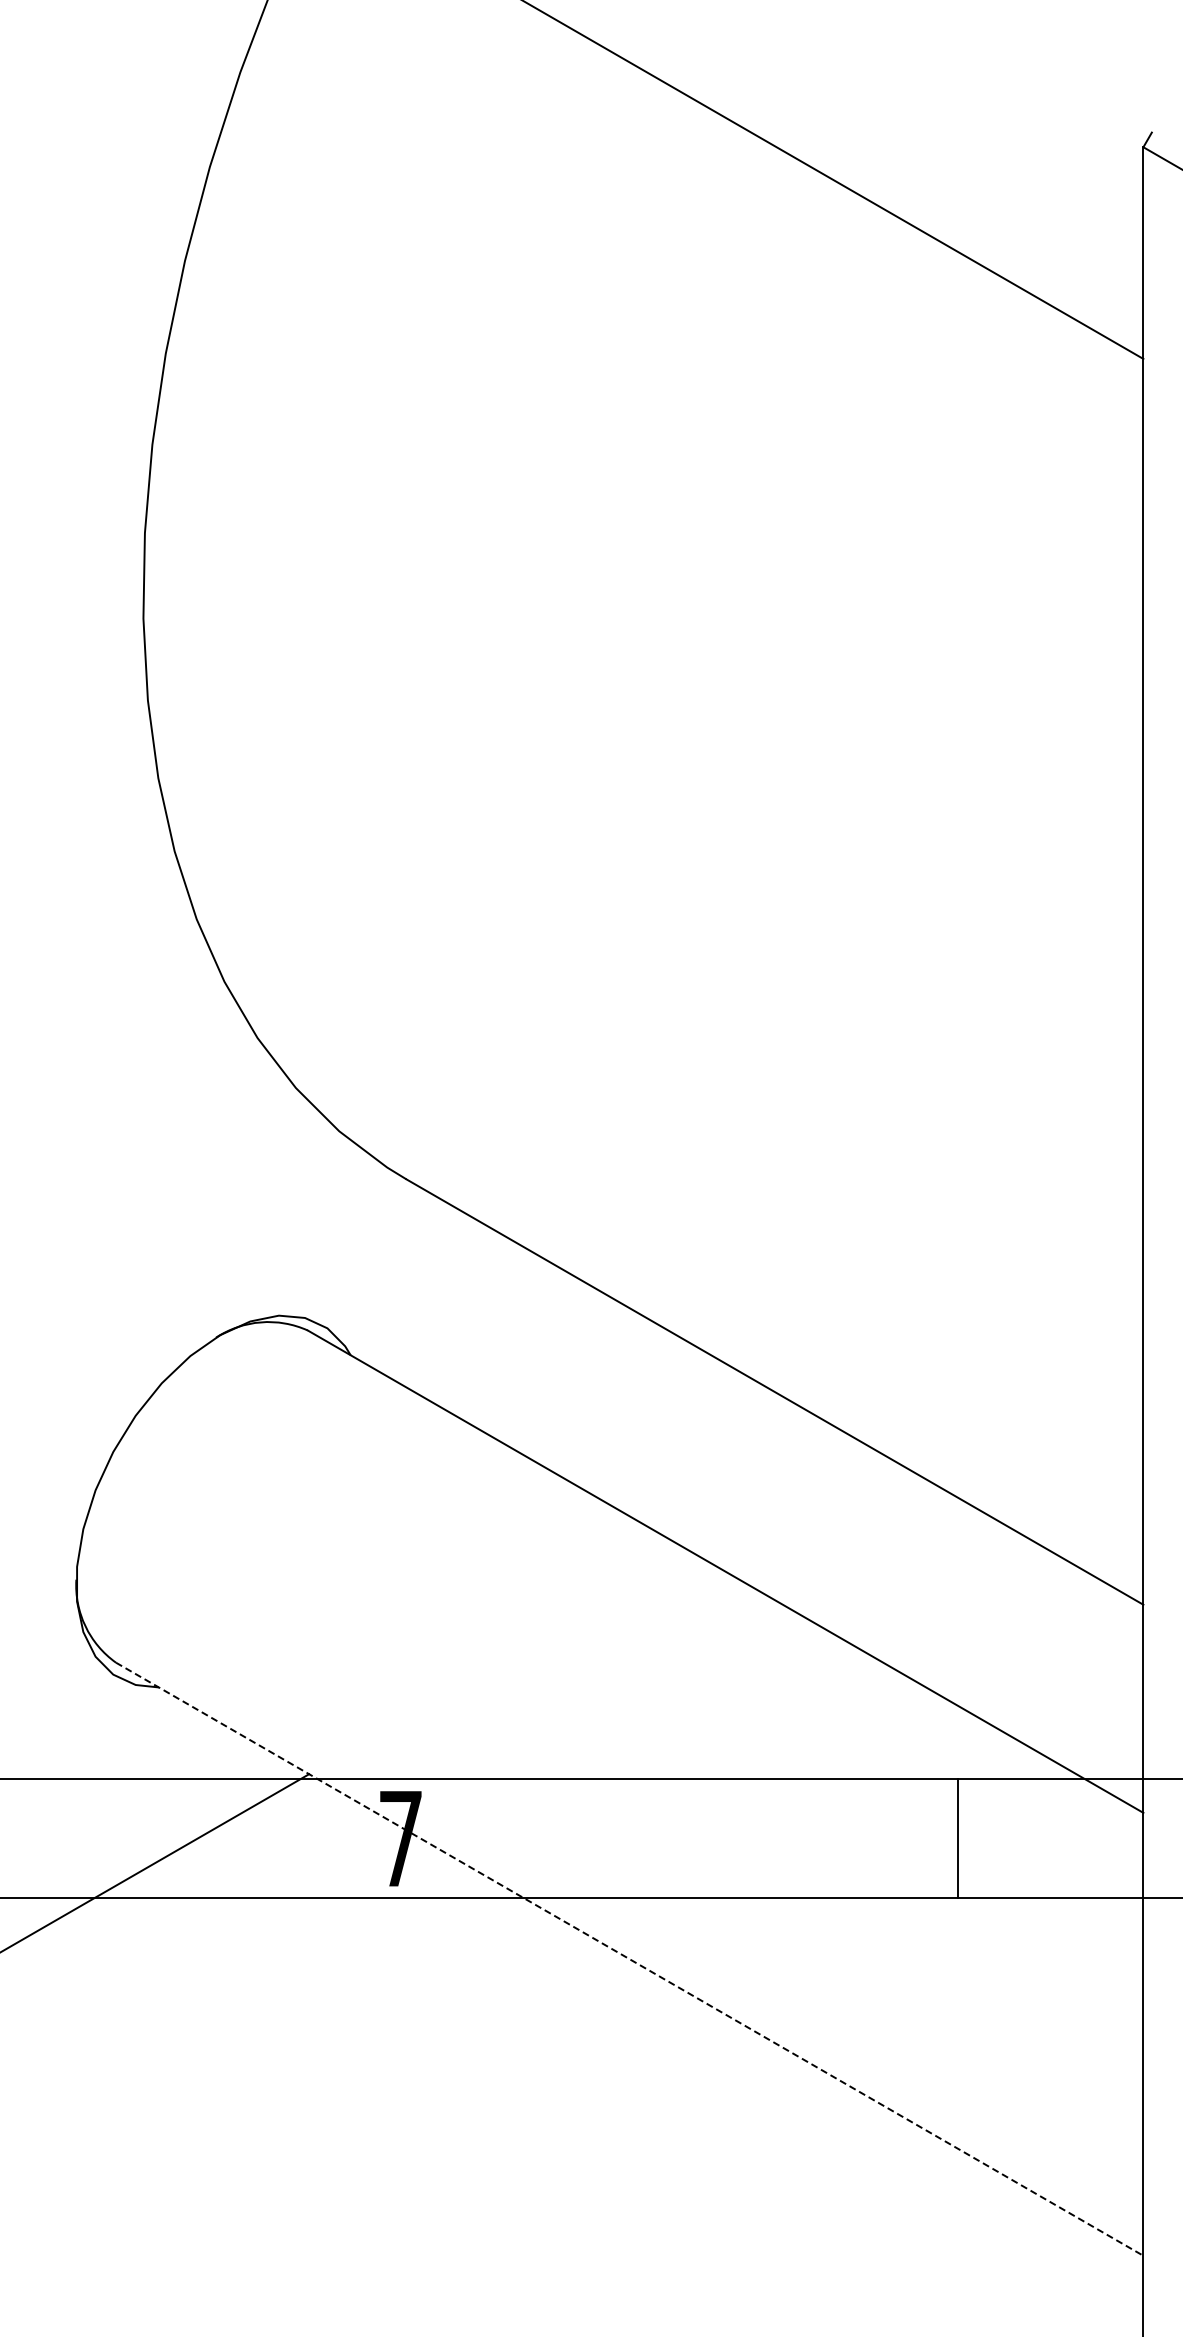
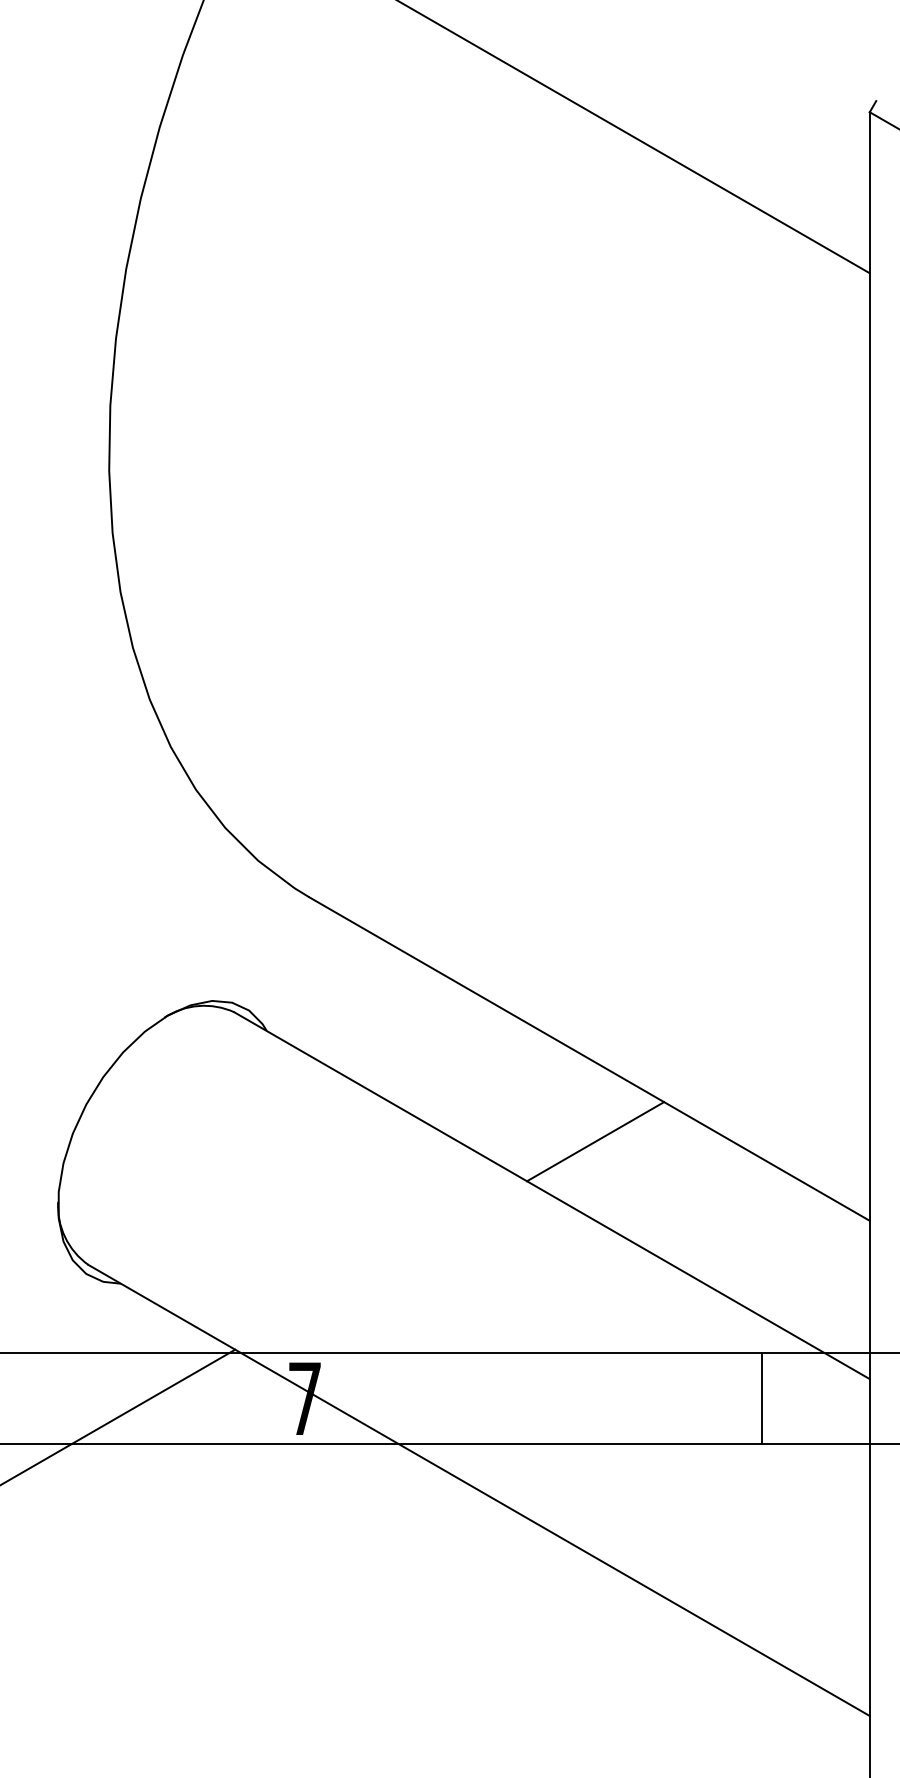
line: (782, 1500) -> (595, 1141), added
line: (958, 1838) -> (761, 1398), moved
line: (630, 1959) -> (479, 1490), dashed -> solid

